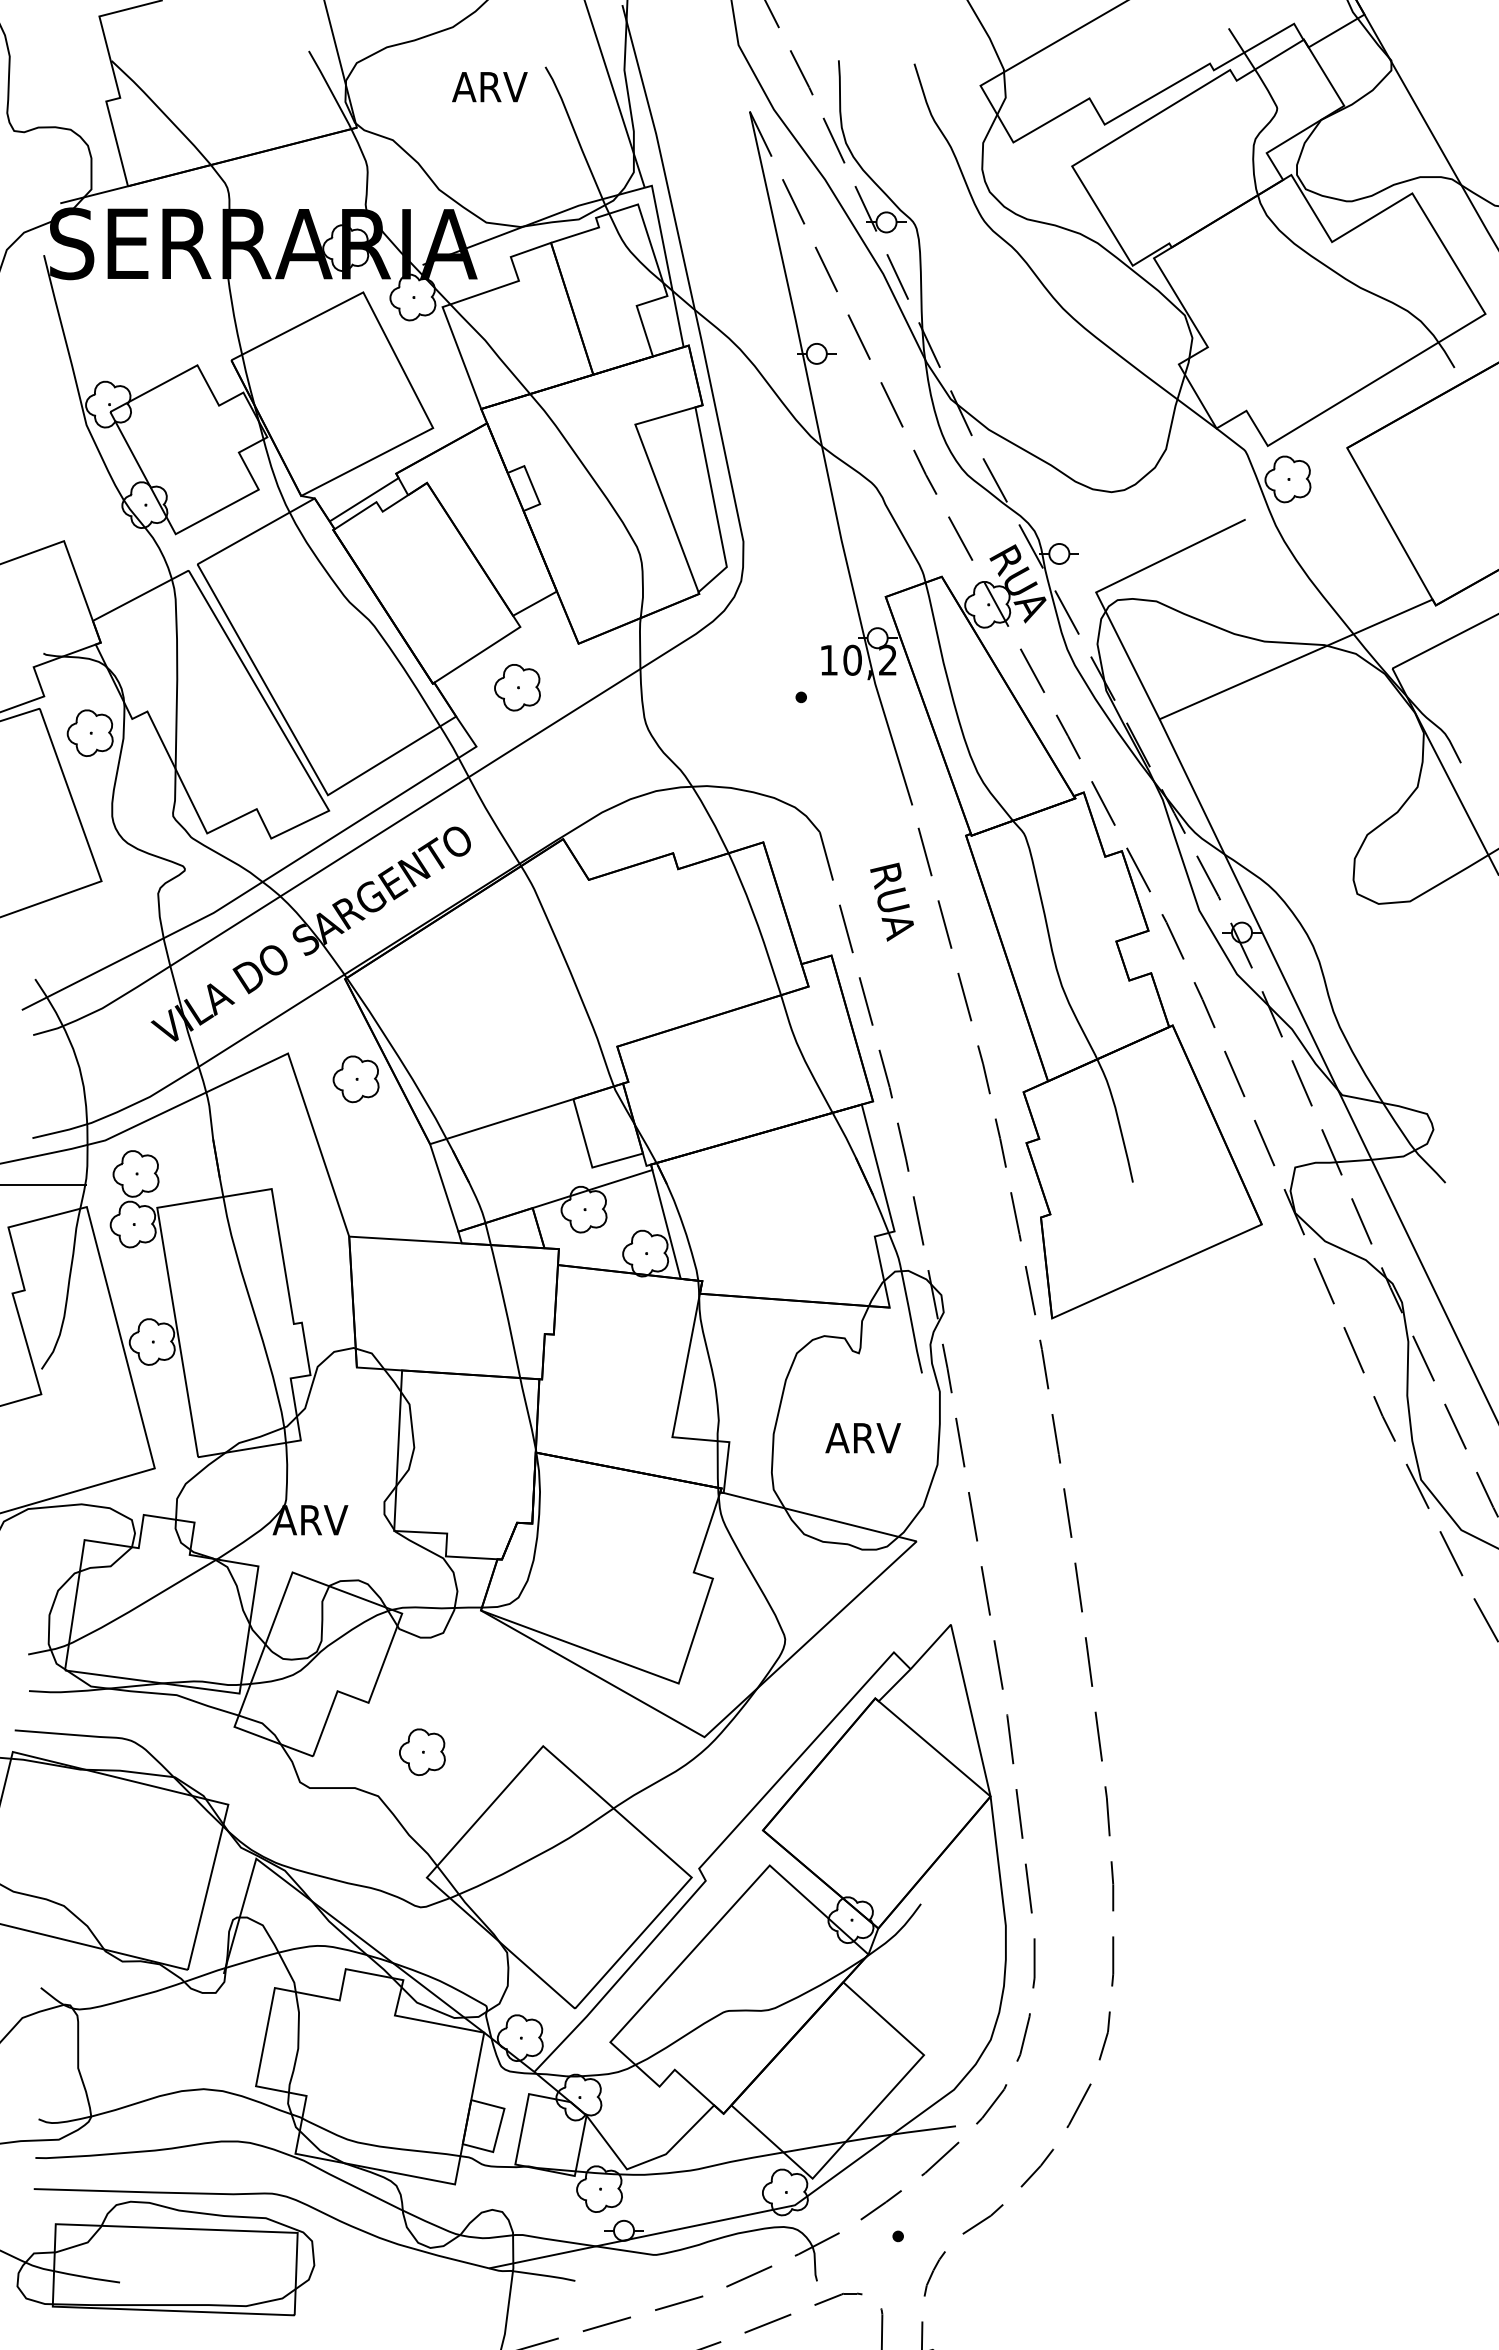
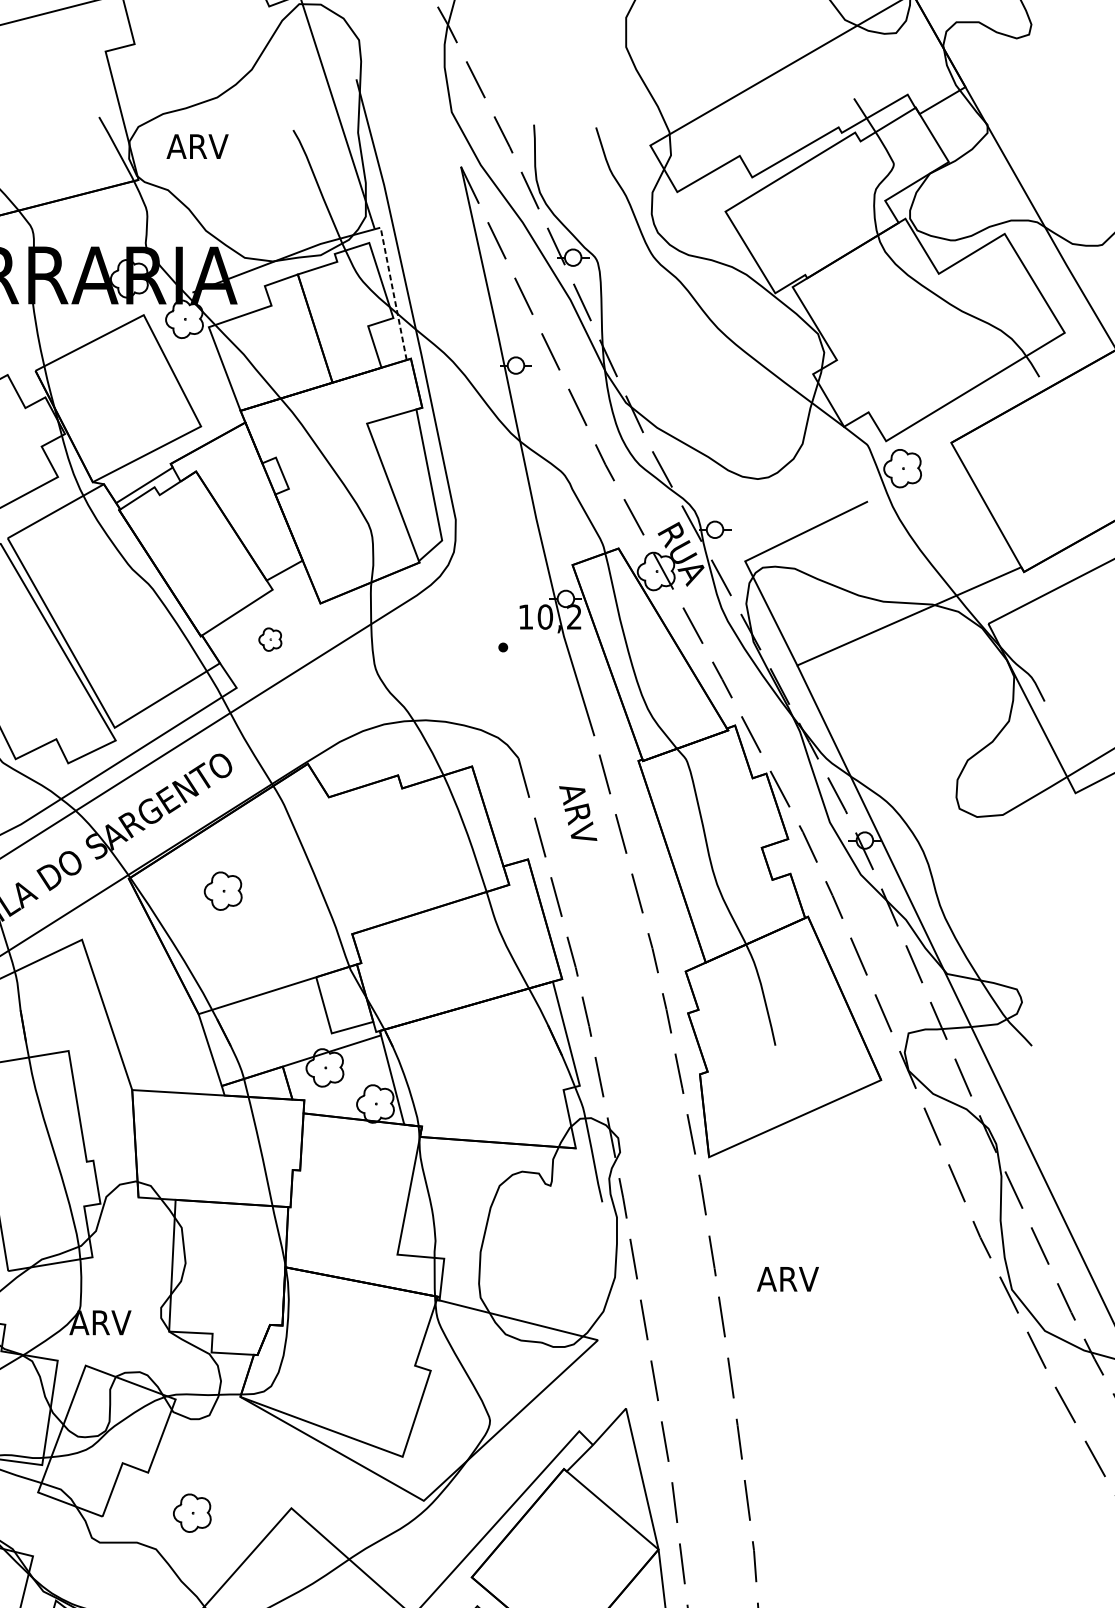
text: (489, 87) -> (197, 146), moved
line: (666, 262) -> (392, 290), solid -> dashed
part: (517, 687) -> (270, 639), size x0.6
text: (892, 901) -> (578, 815), RUA -> ARV
part: (355, 1079) -> (222, 891), moved
text: (862, 1438) -> (787, 1279), moved

